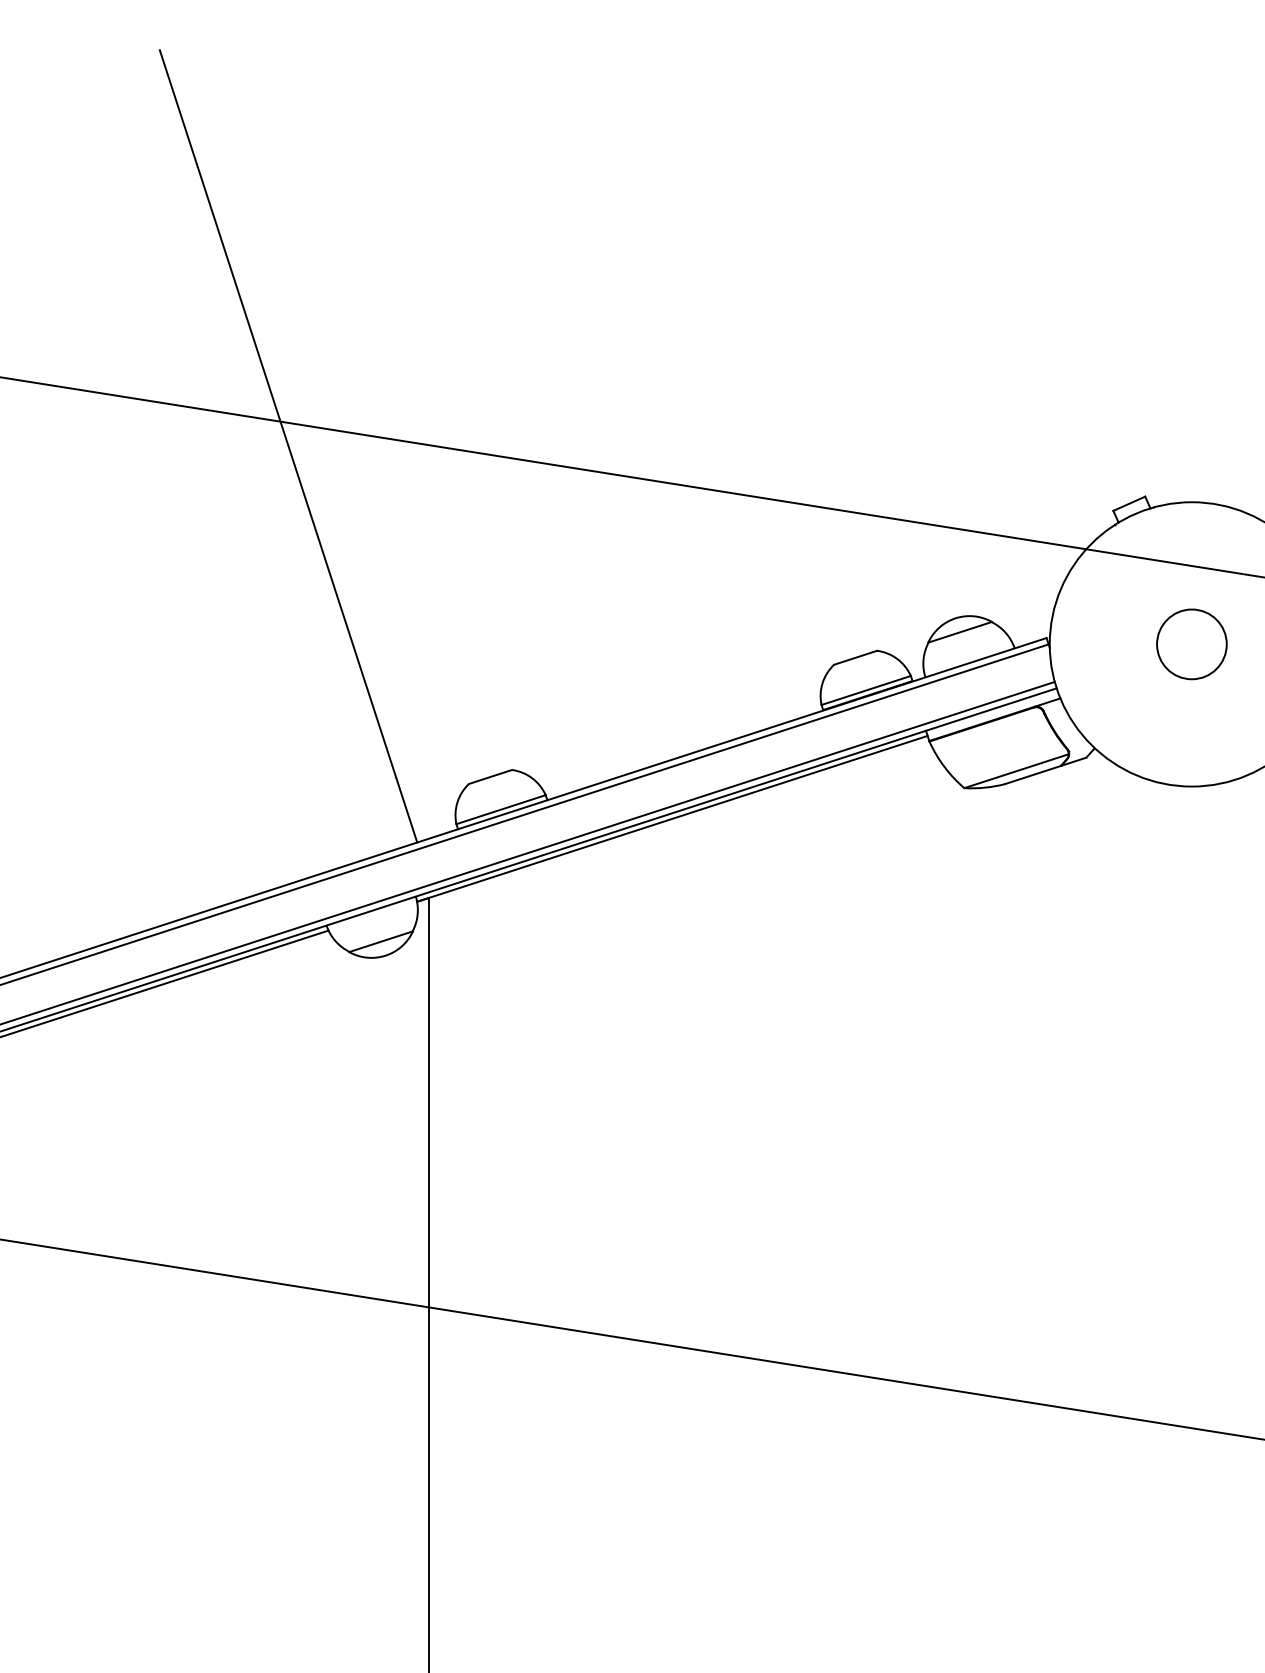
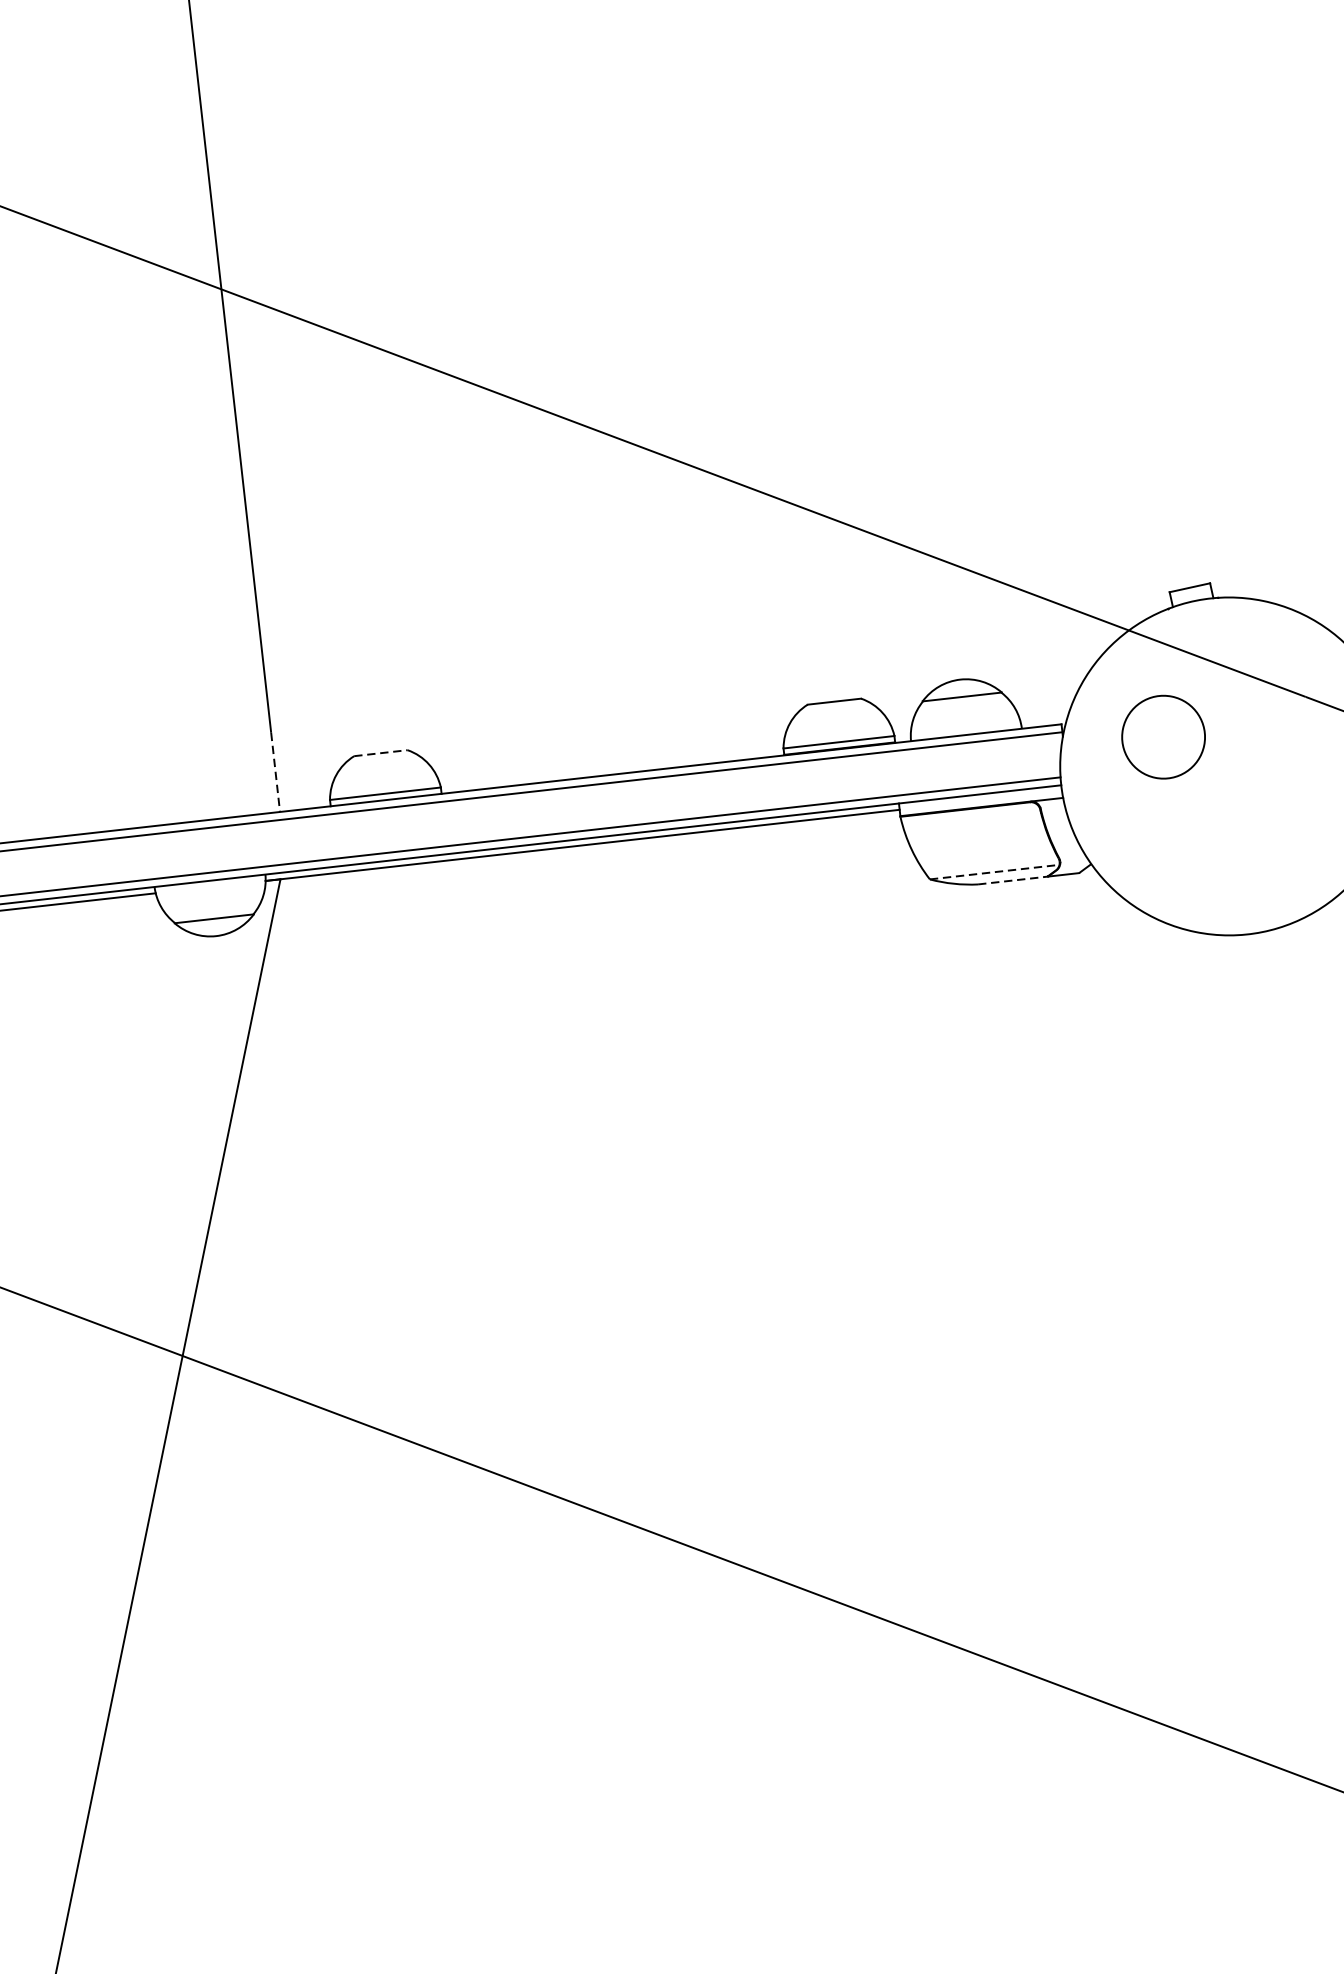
circle: (1191, 644) -> (1163, 737), moved
line: (1016, 771) -> (994, 872), solid -> dashed
line: (1033, 774) -> (1013, 880), solid -> dashed
line: (490, 777) -> (380, 753), solid -> dashed
line: (406, 810) -> (275, 772), solid -> dashed

